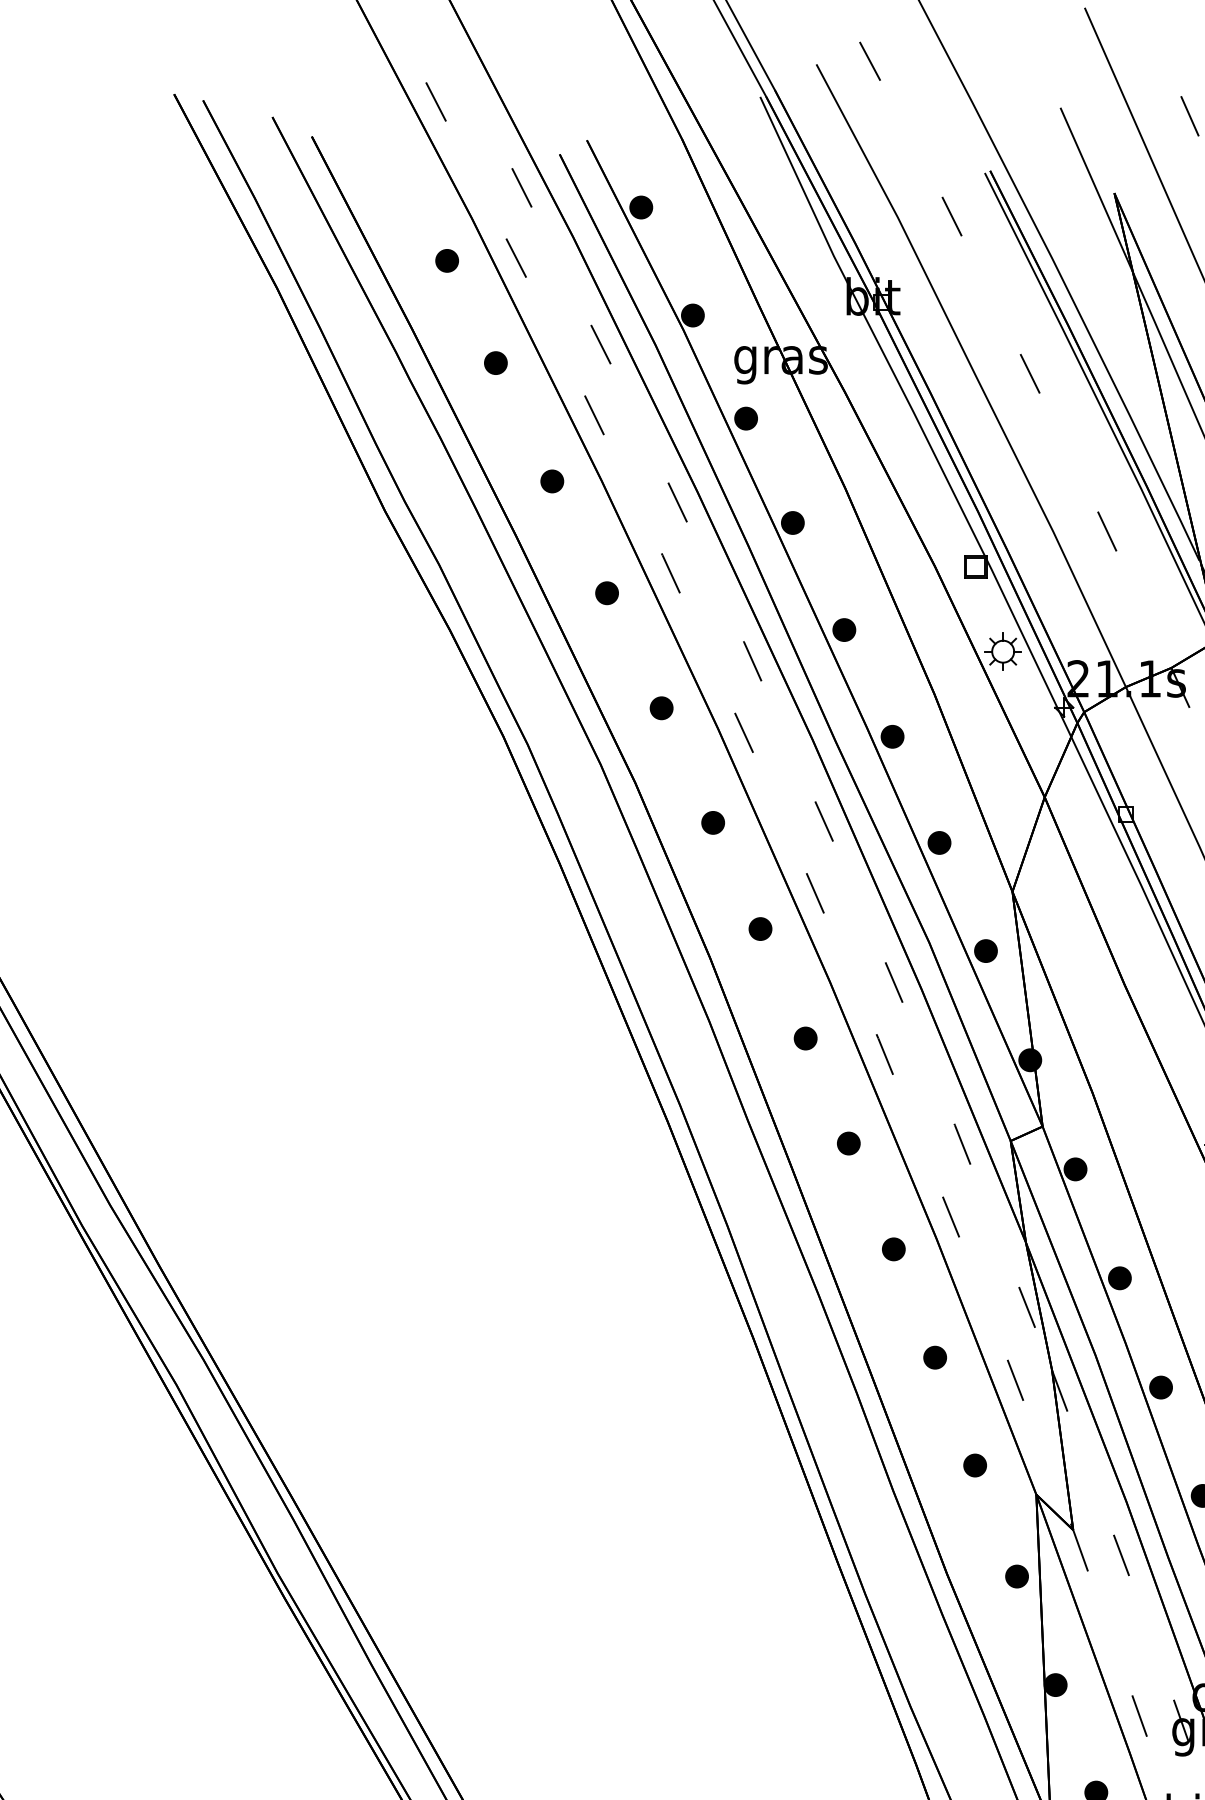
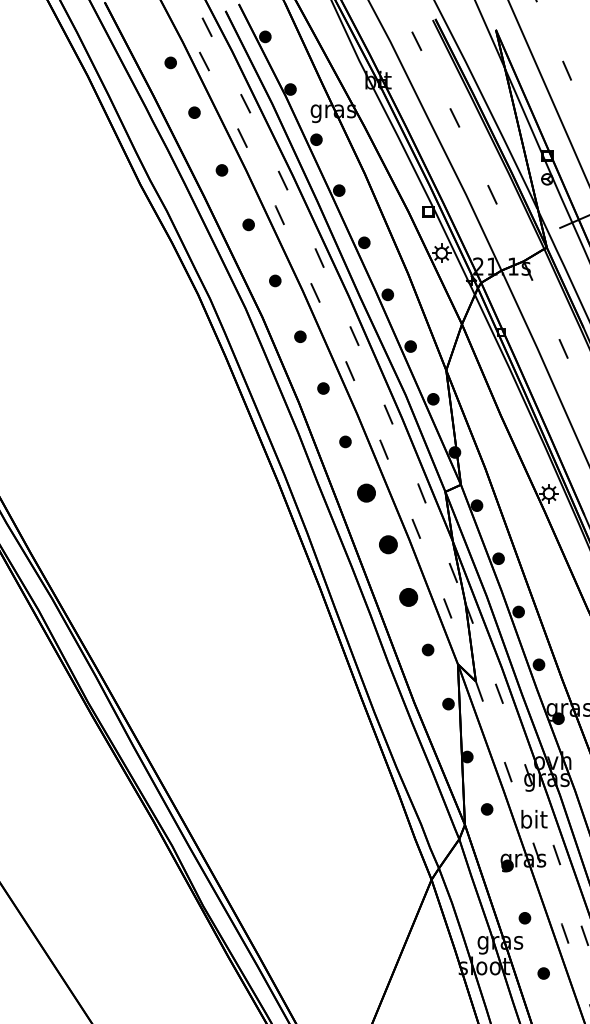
part: (848, 1142) -> (366, 492), size x1.6
part: (893, 1249) -> (388, 544), size x1.6
part: (934, 1357) -> (408, 597), size x1.6

